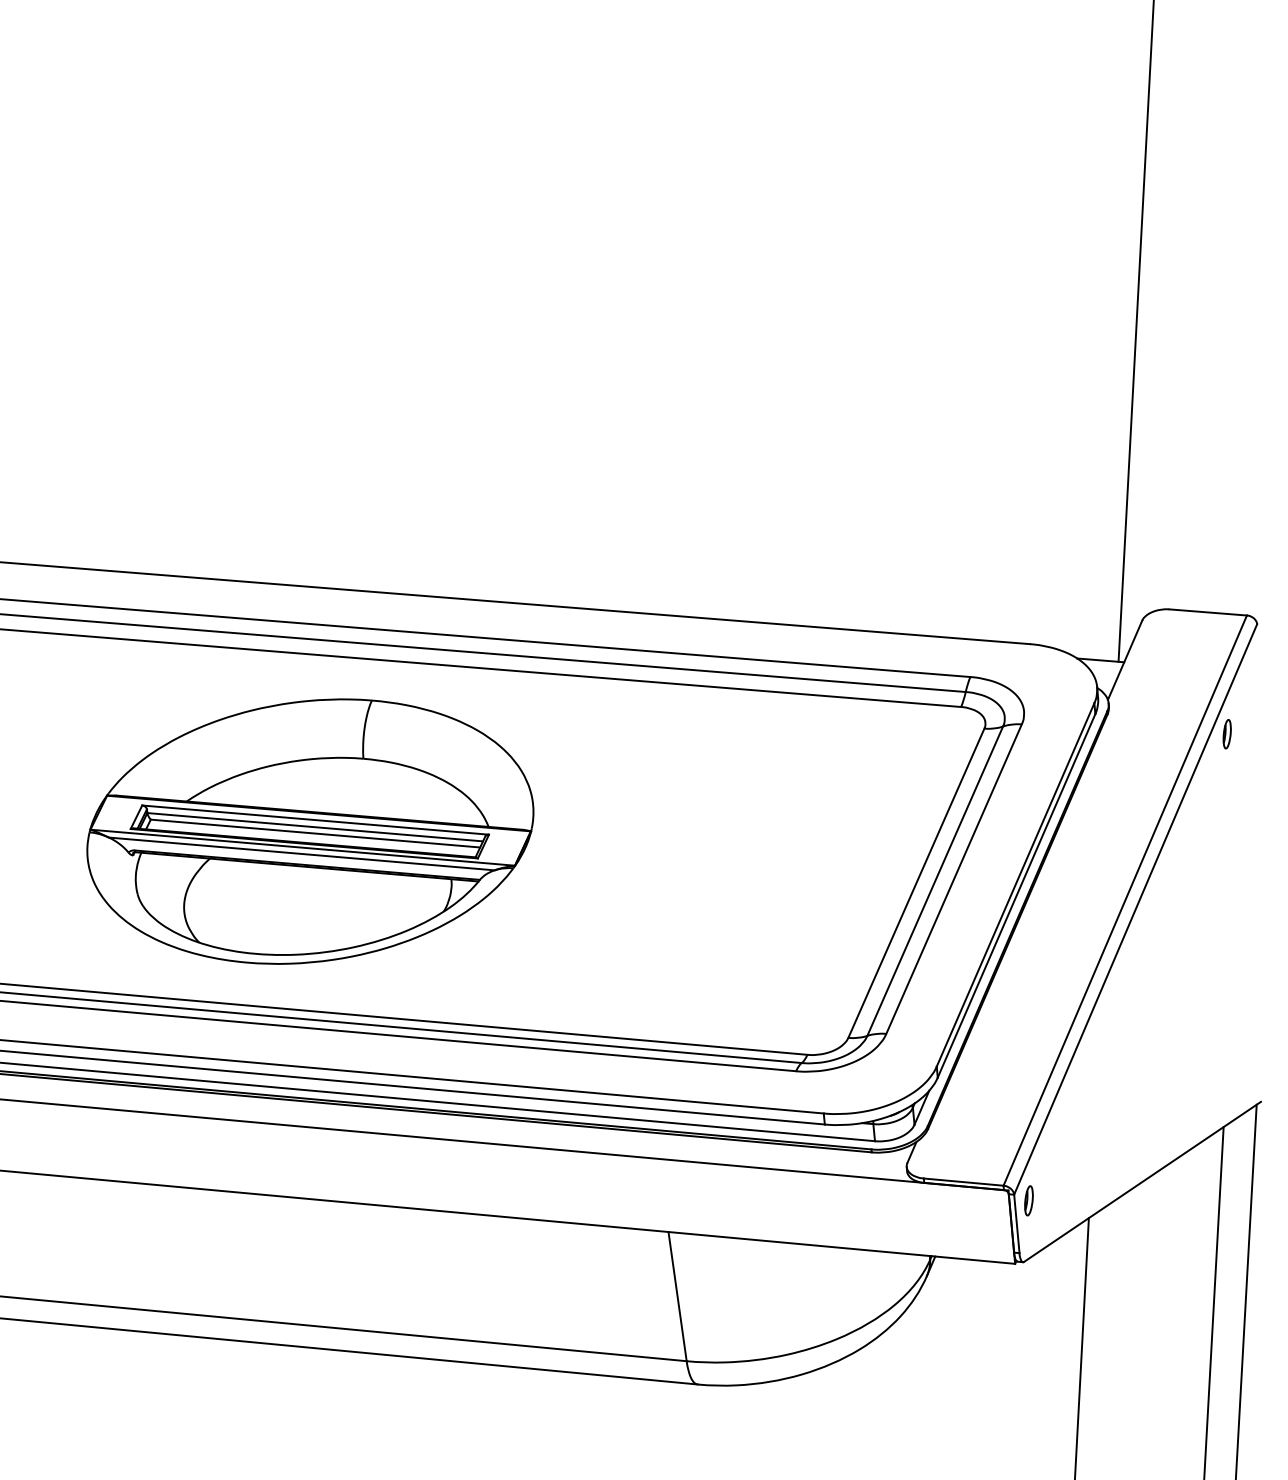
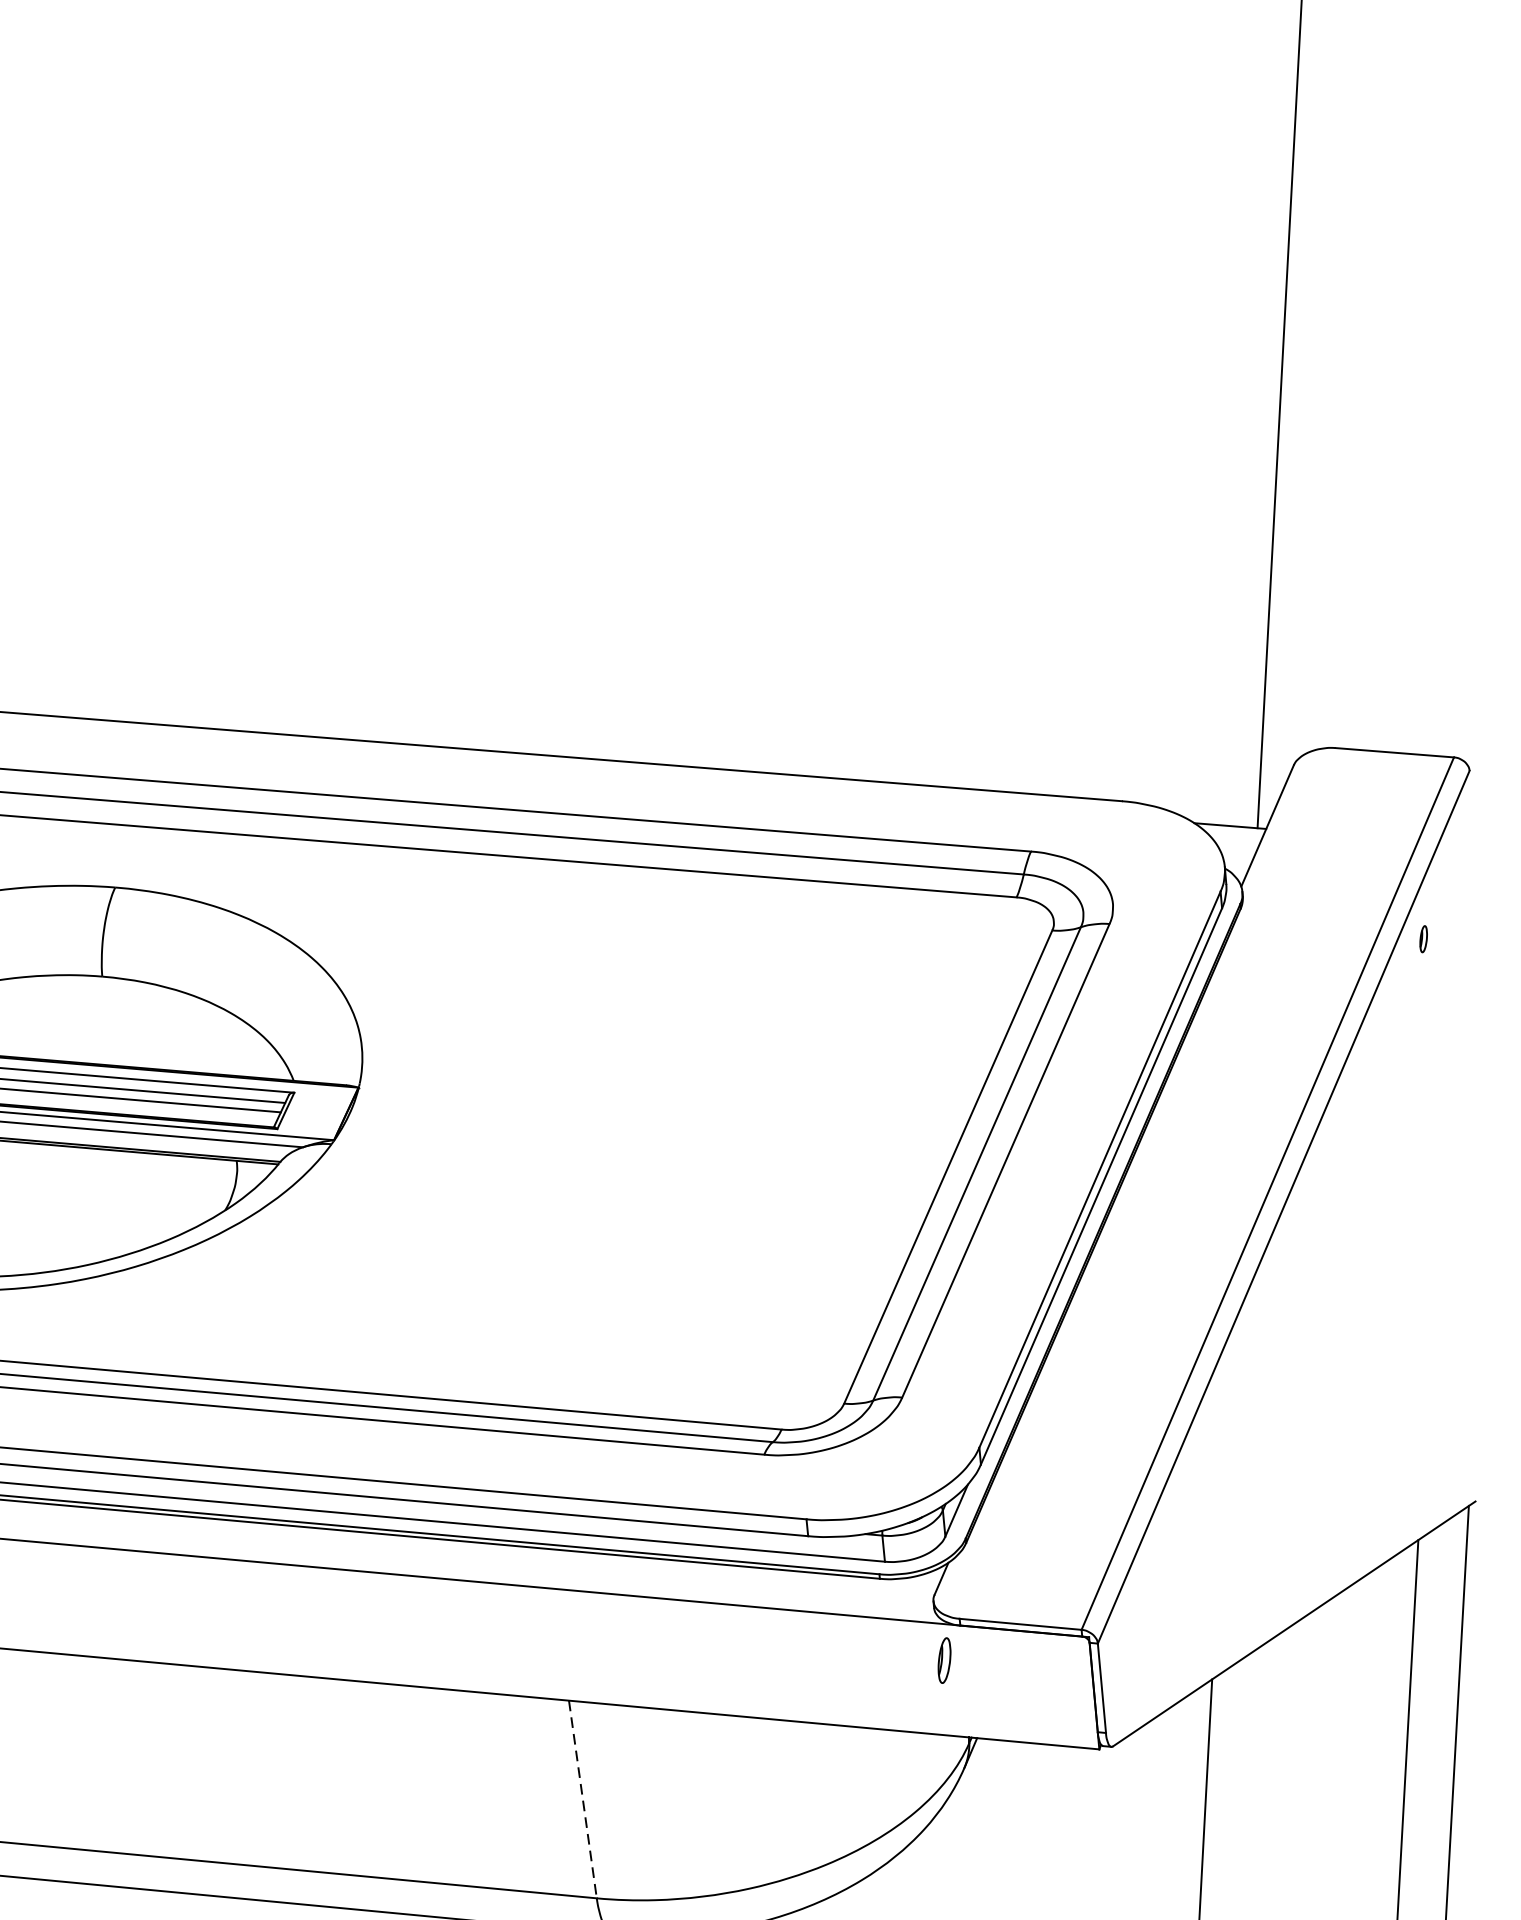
part: (1226, 734) -> (1422, 939), size x0.6
part: (1028, 1200) -> (943, 1660), moved
line: (677, 1297) -> (582, 1800), solid -> dashed

